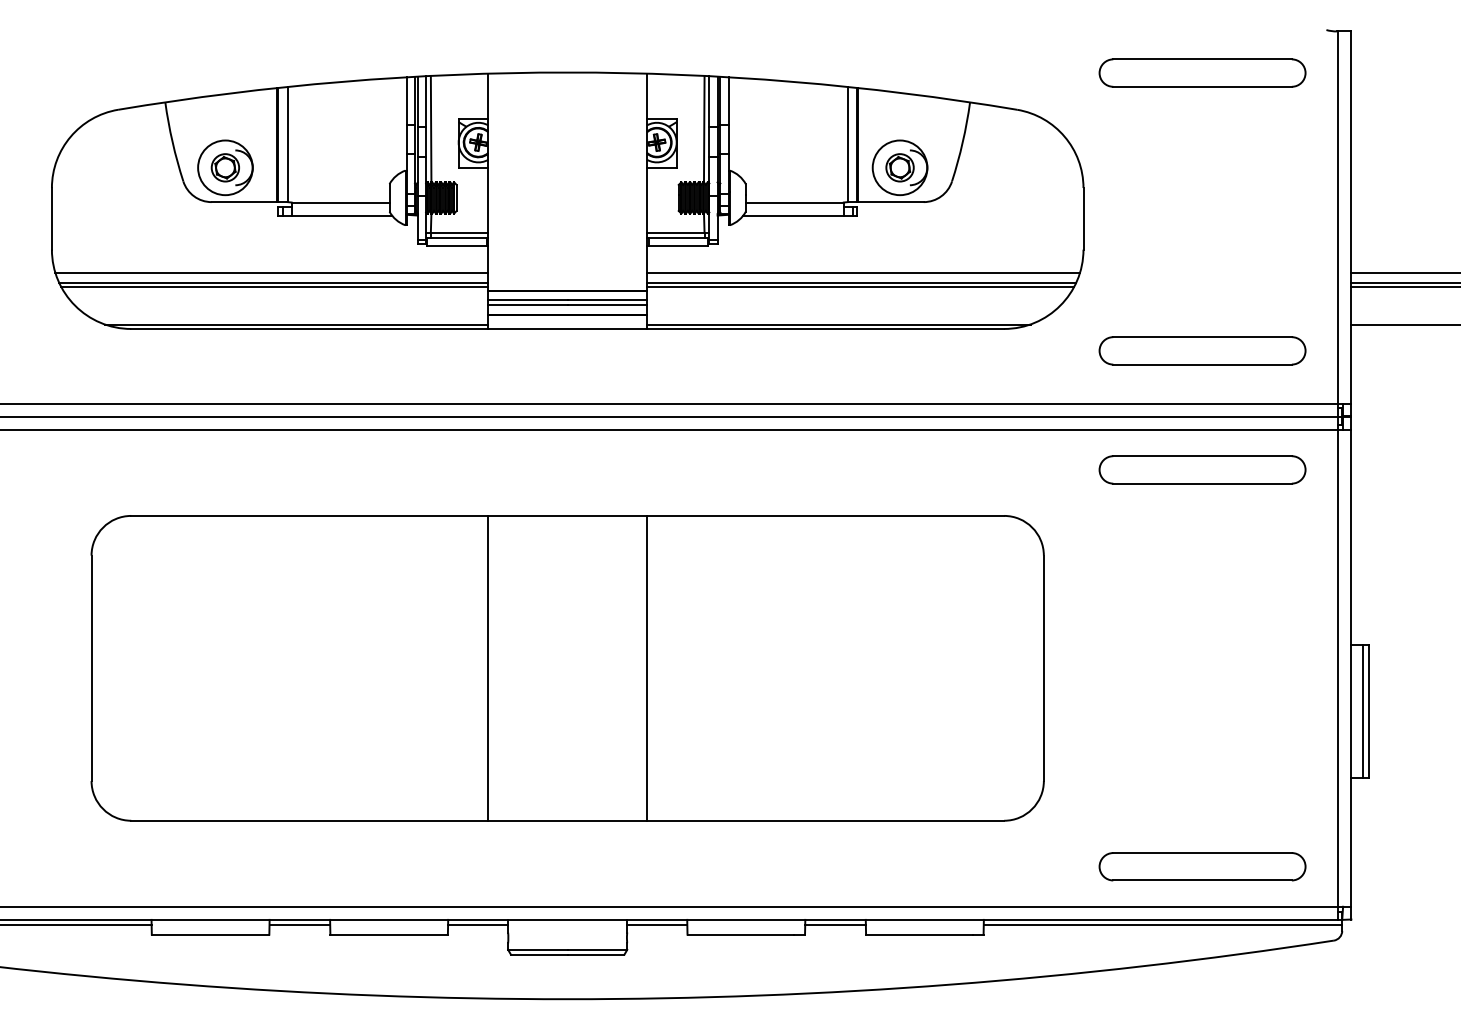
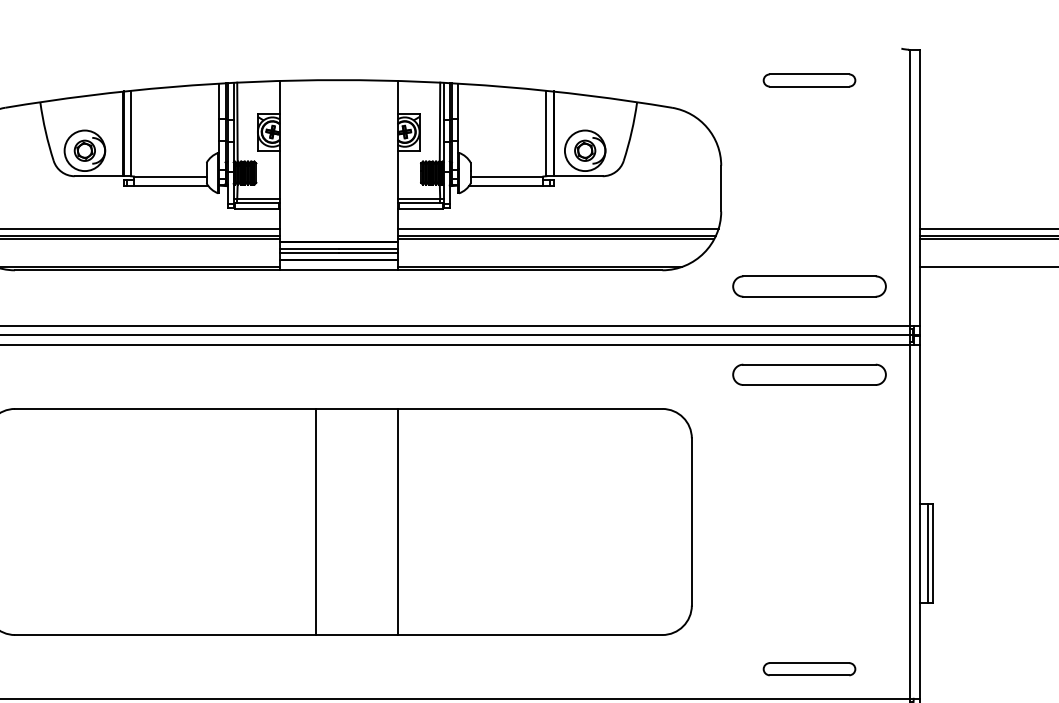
part: (1202, 72) -> (809, 80), size x0.6
line: (488, 667) -> (315, 521), moved
part: (1202, 866) -> (809, 668), size x0.6

